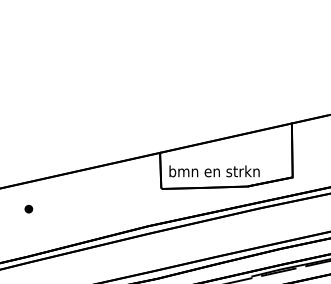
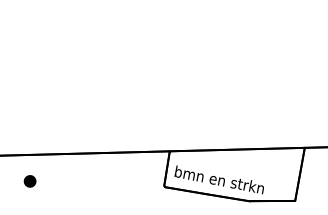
part: (28, 208) -> (29, 180), size x1.6

